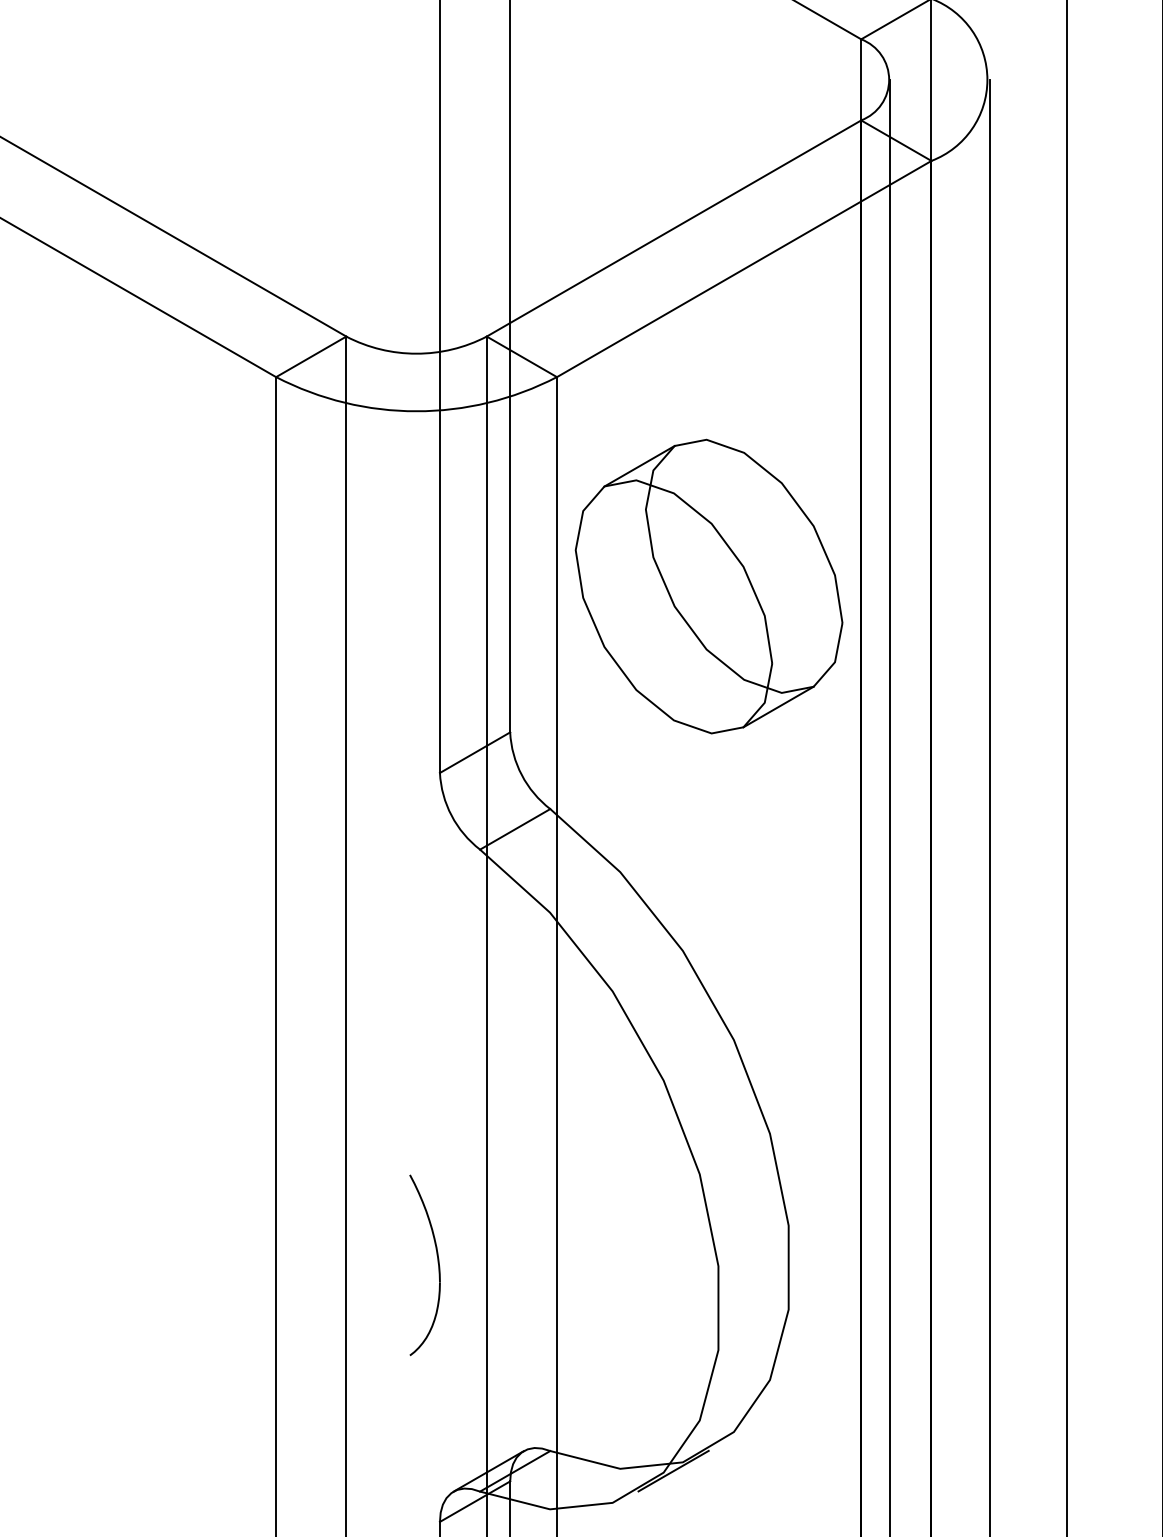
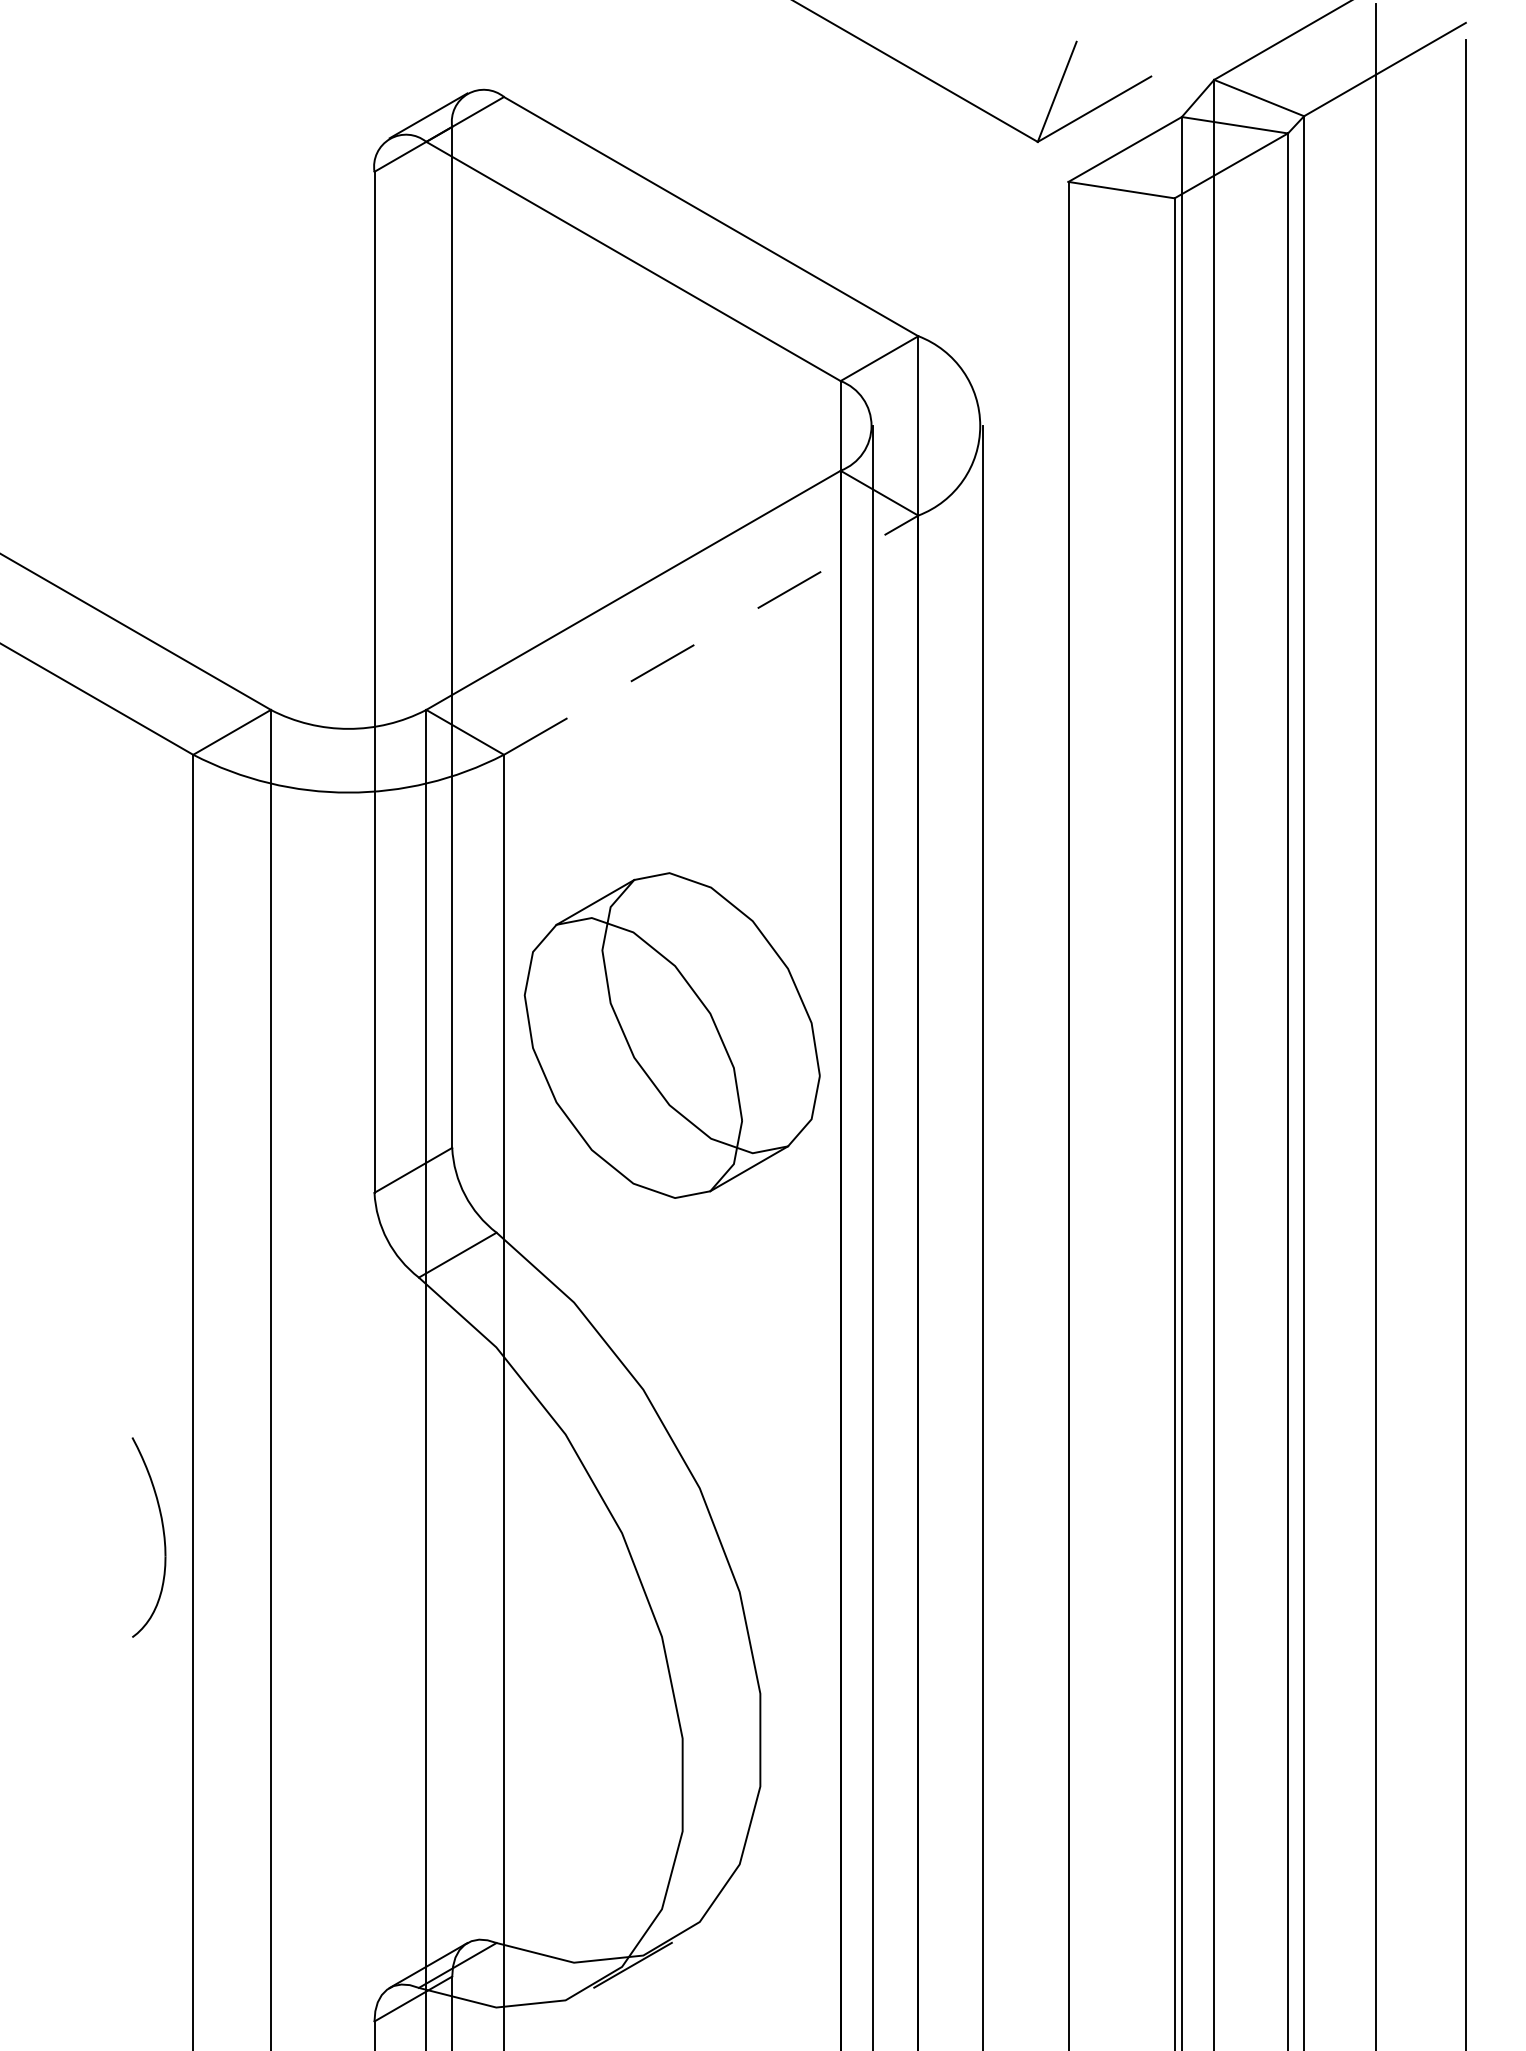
line: (744, 268) -> (711, 634), solid -> dashed
part: (708, 586) -> (671, 1035), moved
part: (438, 1265) -> (163, 1537), moved

